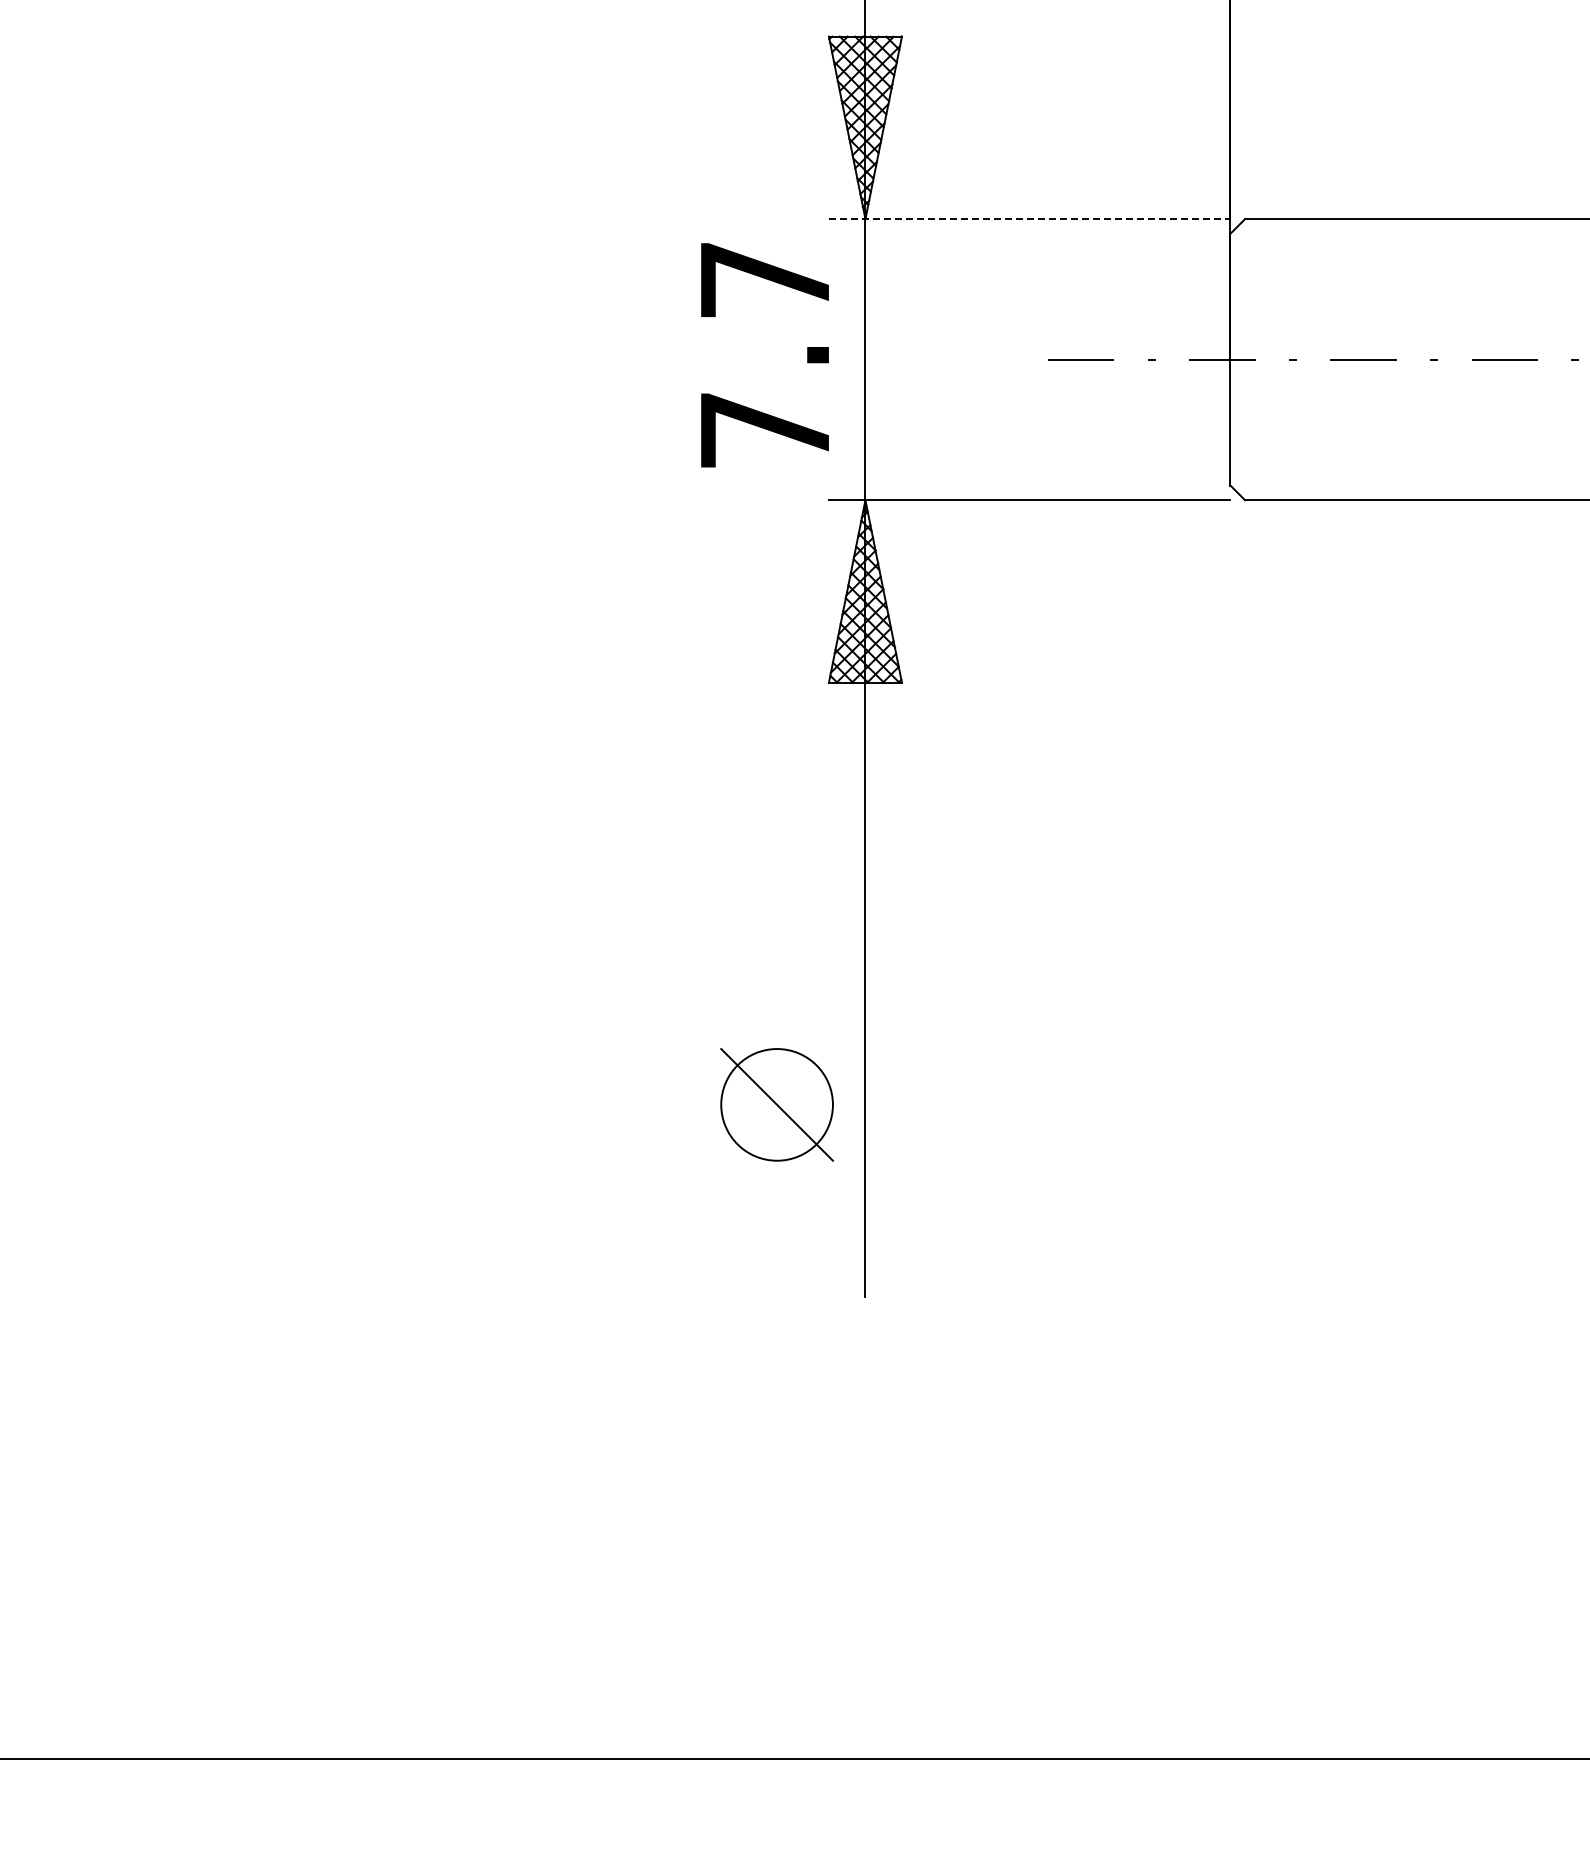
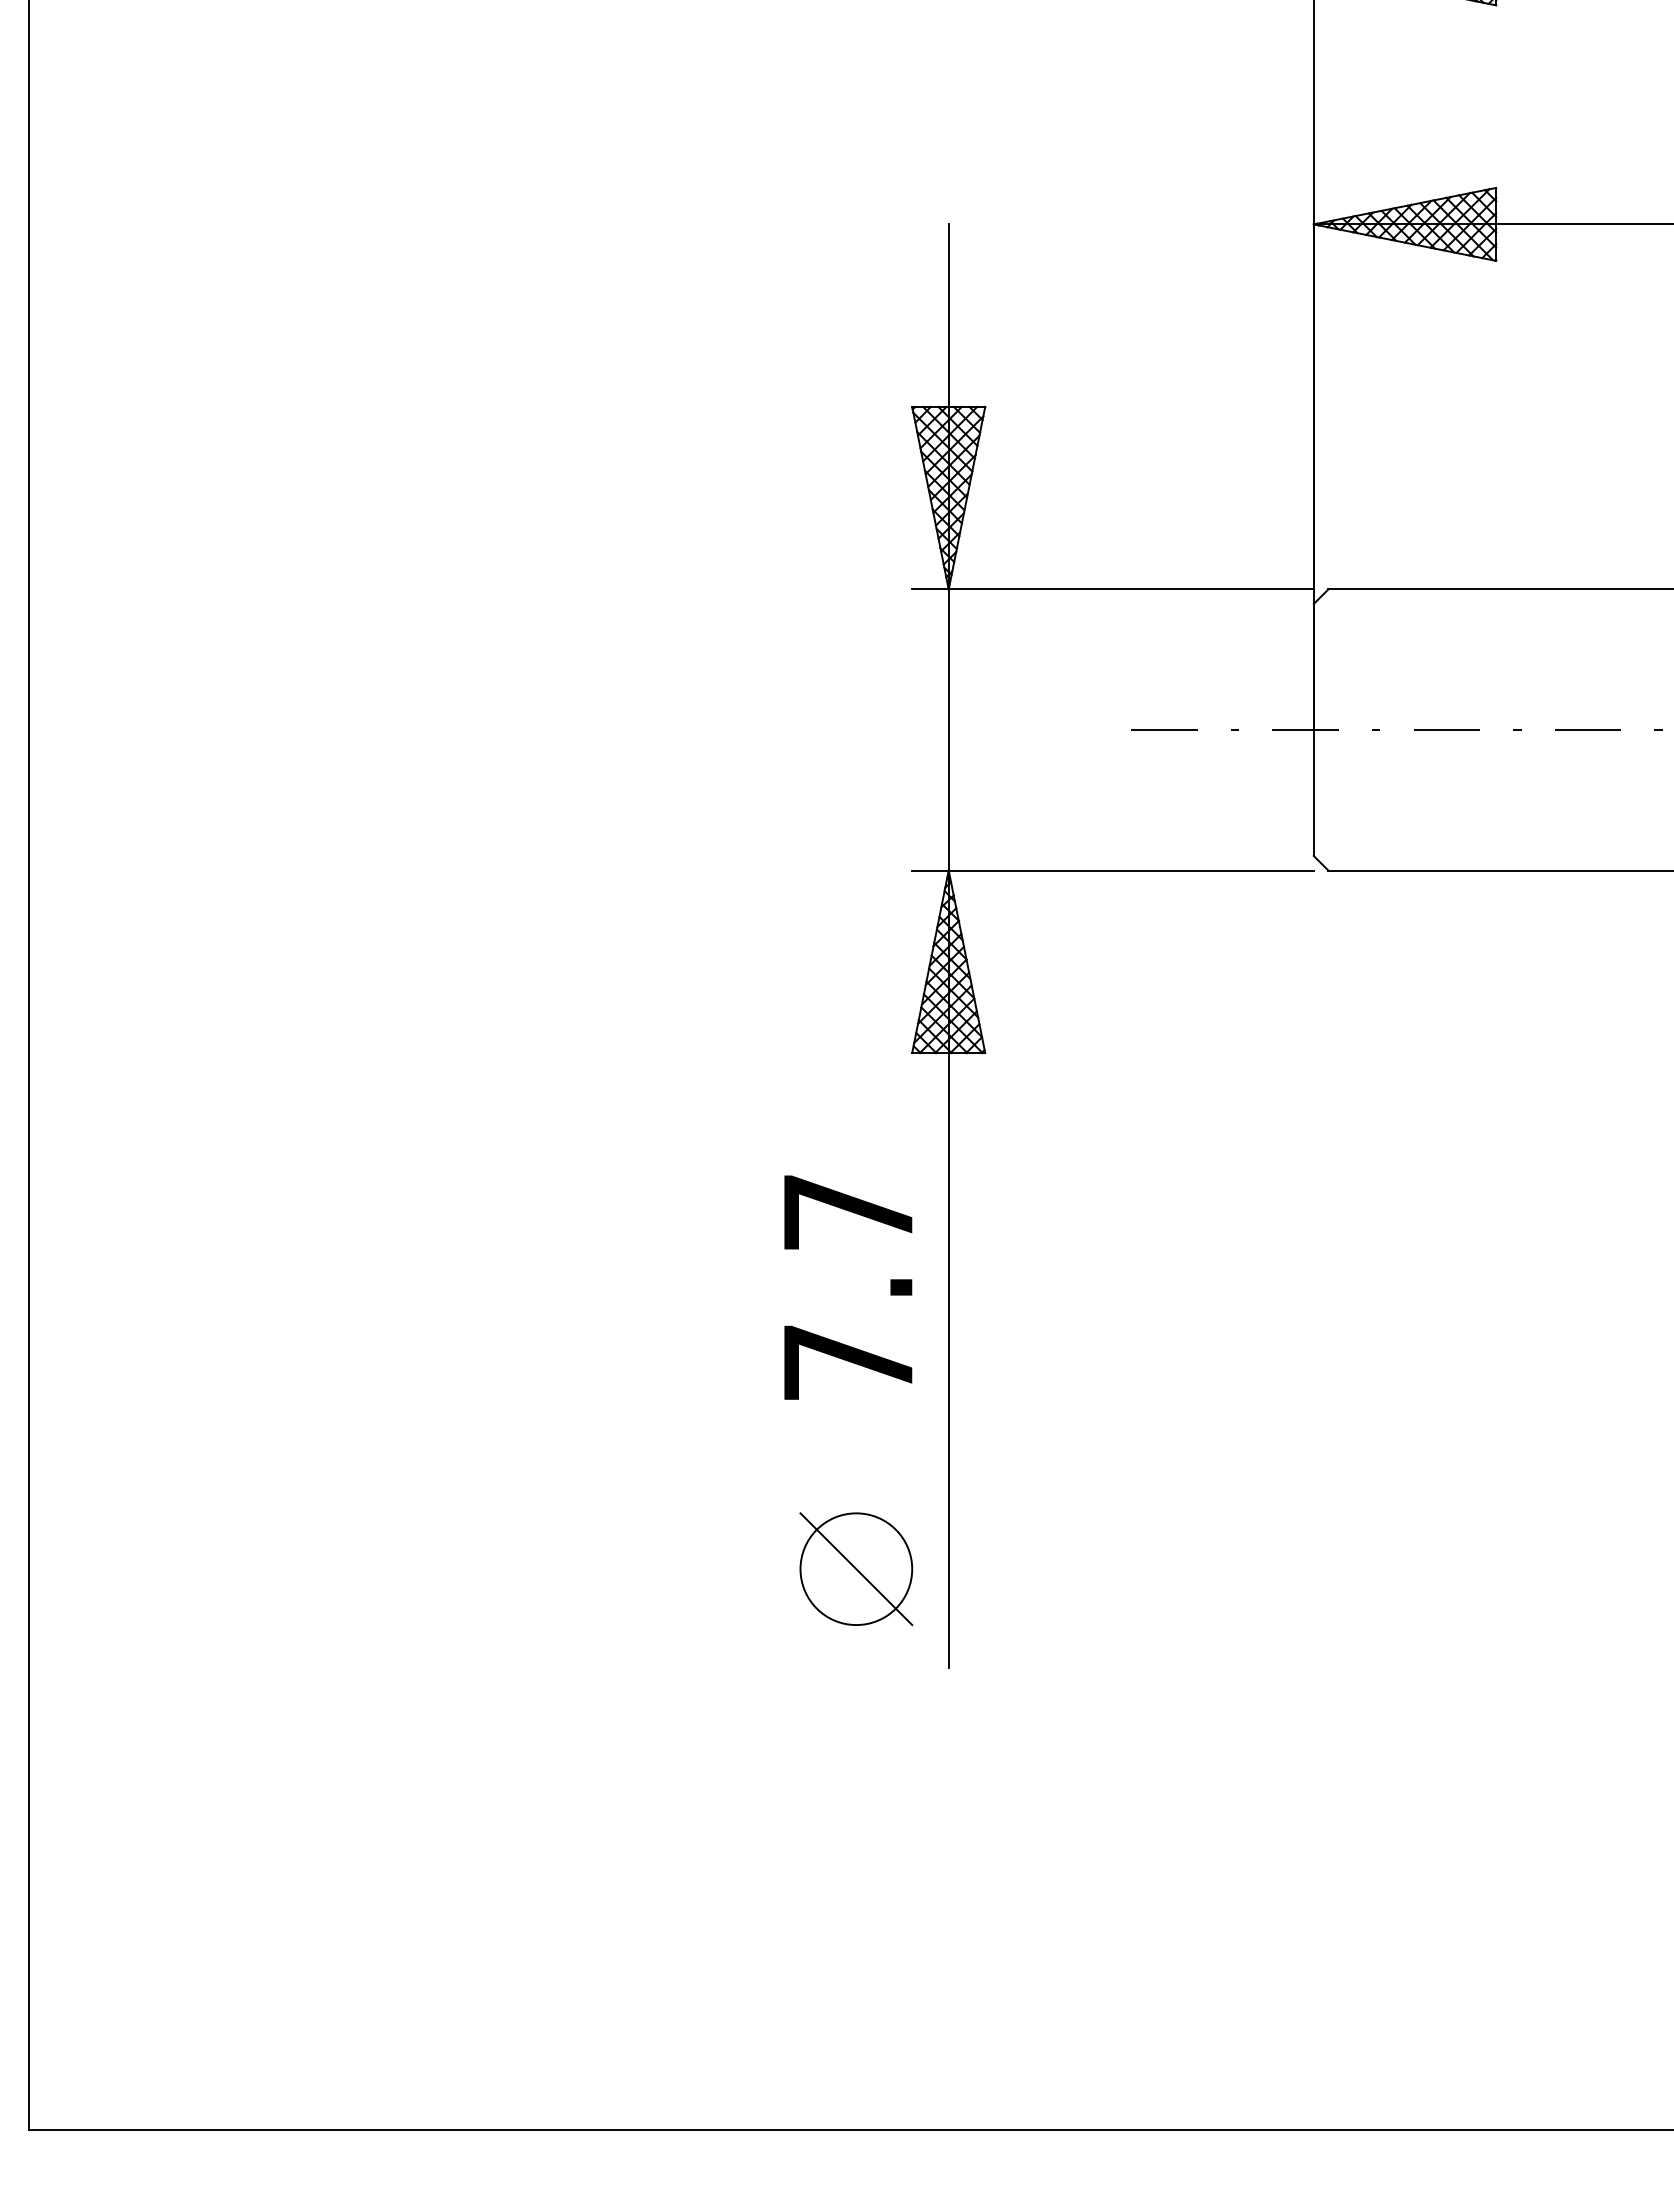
line: (1029, 219) -> (1112, 589), dashed -> solid
text: (765, 355) -> (848, 1287), moved
part: (777, 1105) -> (856, 1569), moved

